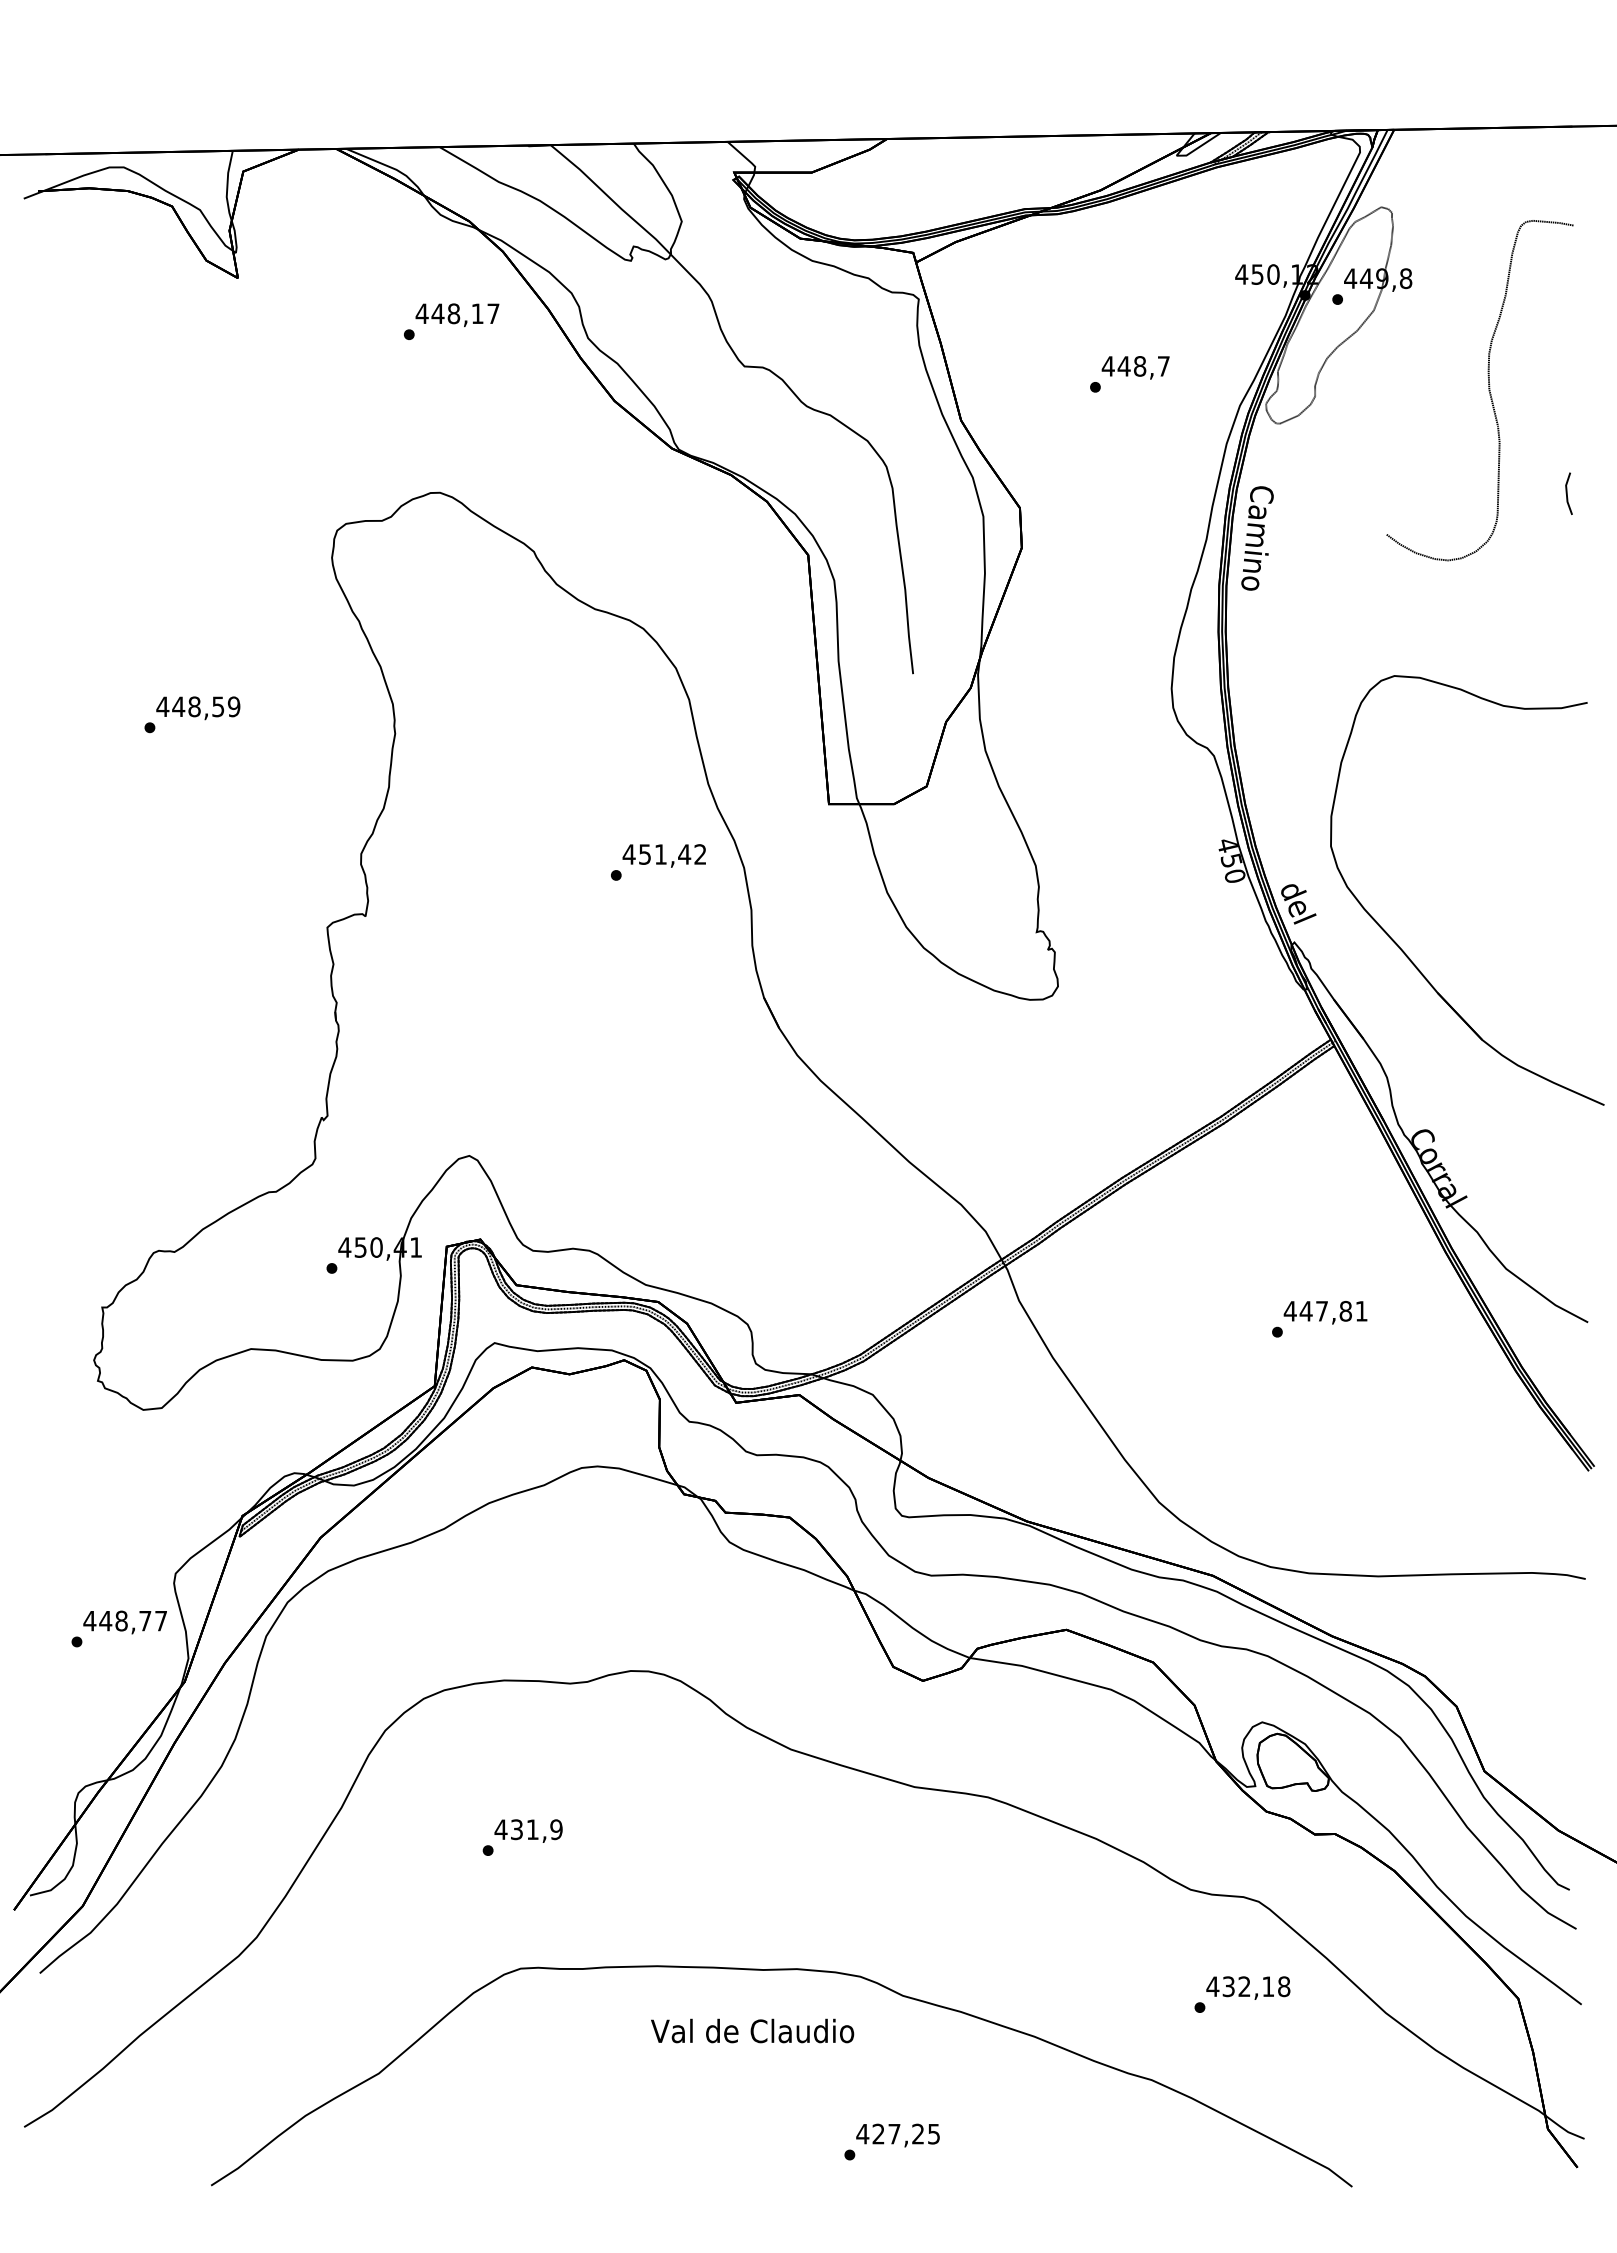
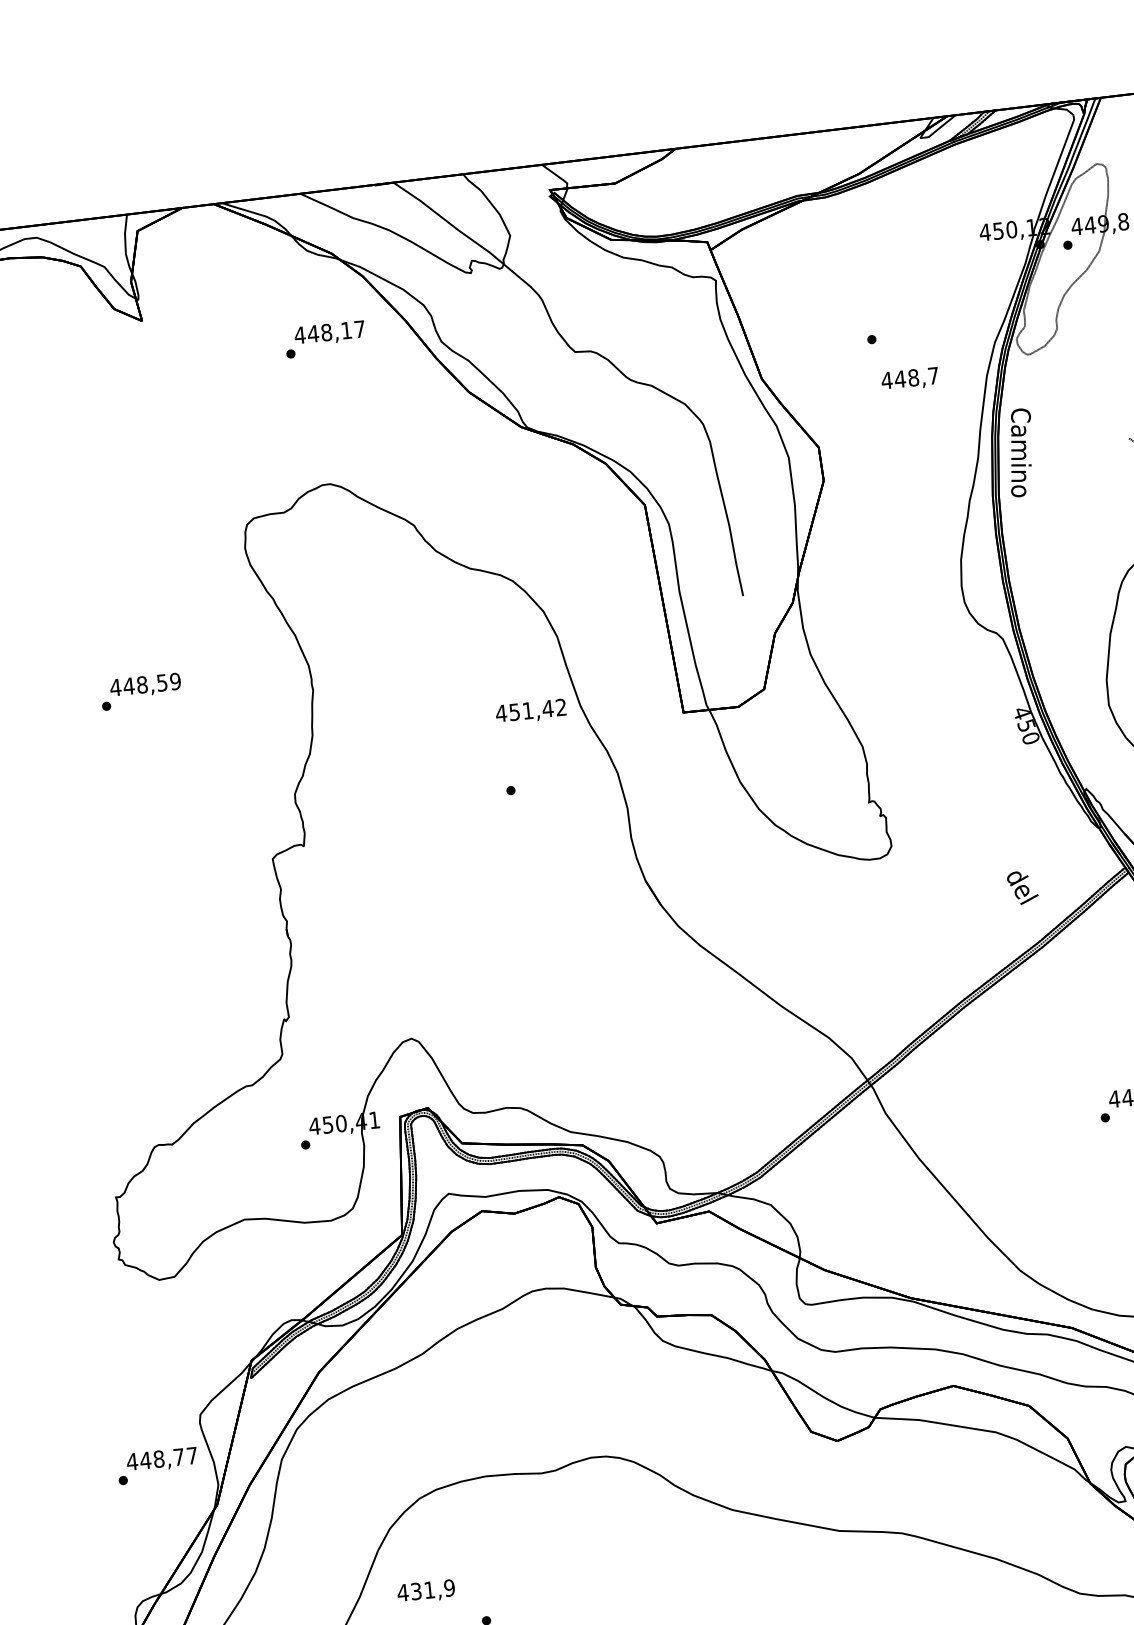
text: (1135, 367) -> (909, 379), moved
text: (663, 855) -> (530, 711), moved
text: (1298, 904) -> (1022, 888), moved
text: (528, 1830) -> (426, 1591), moved

